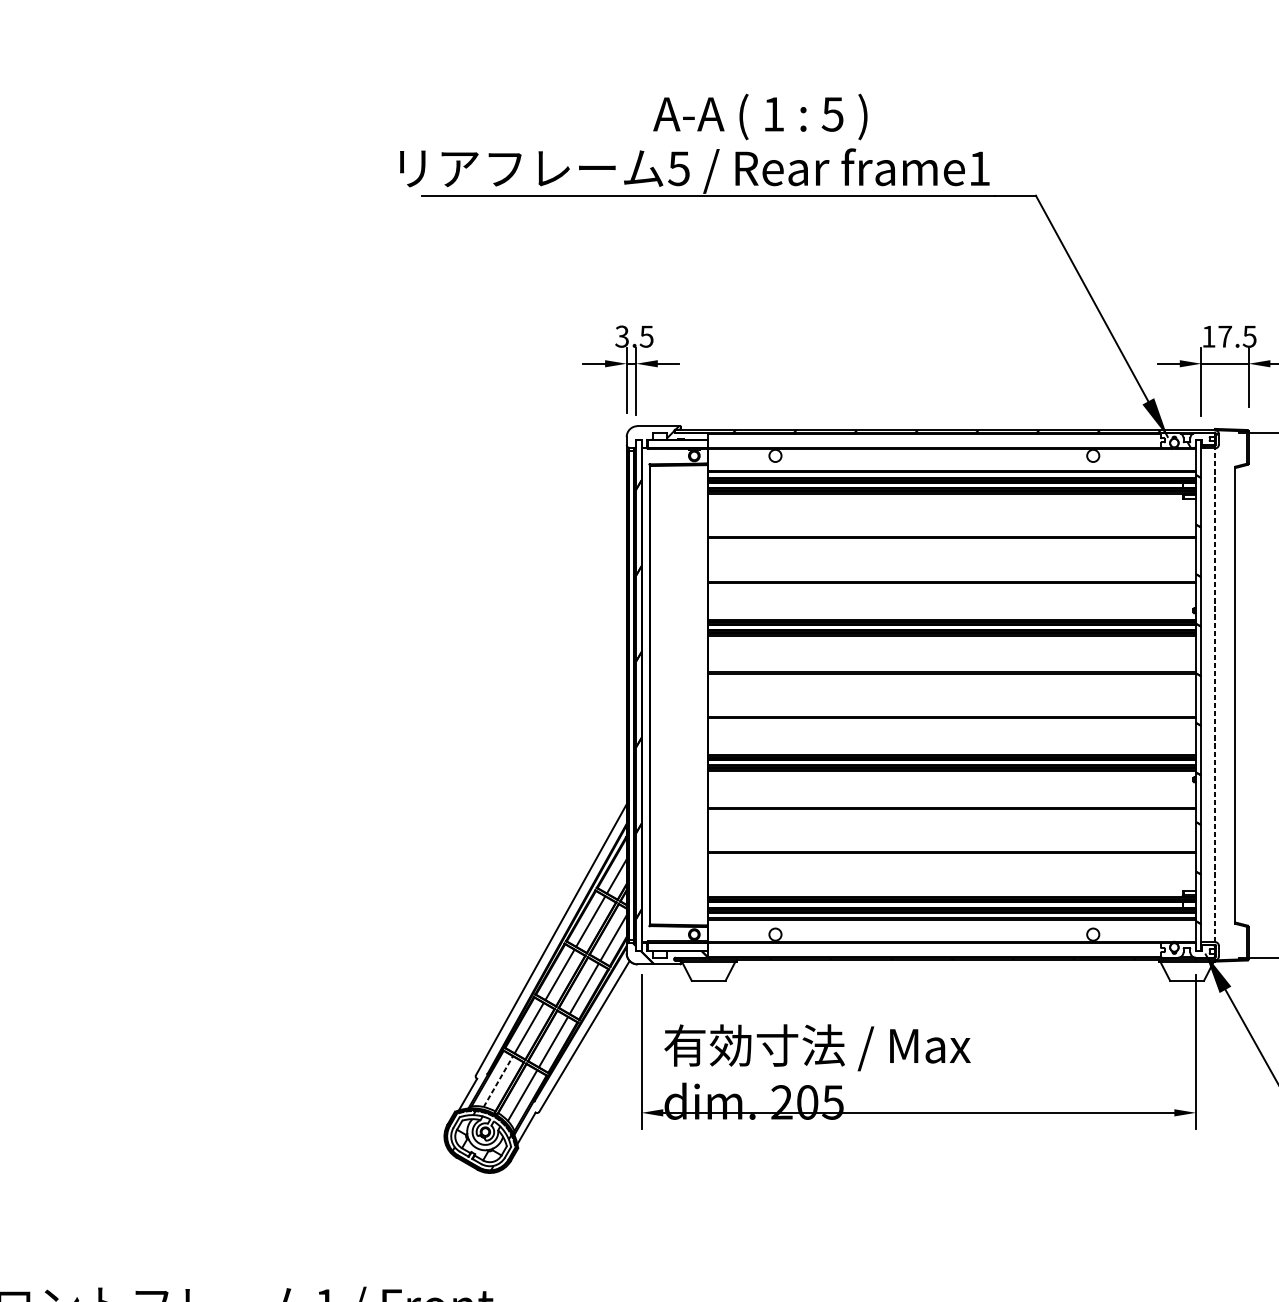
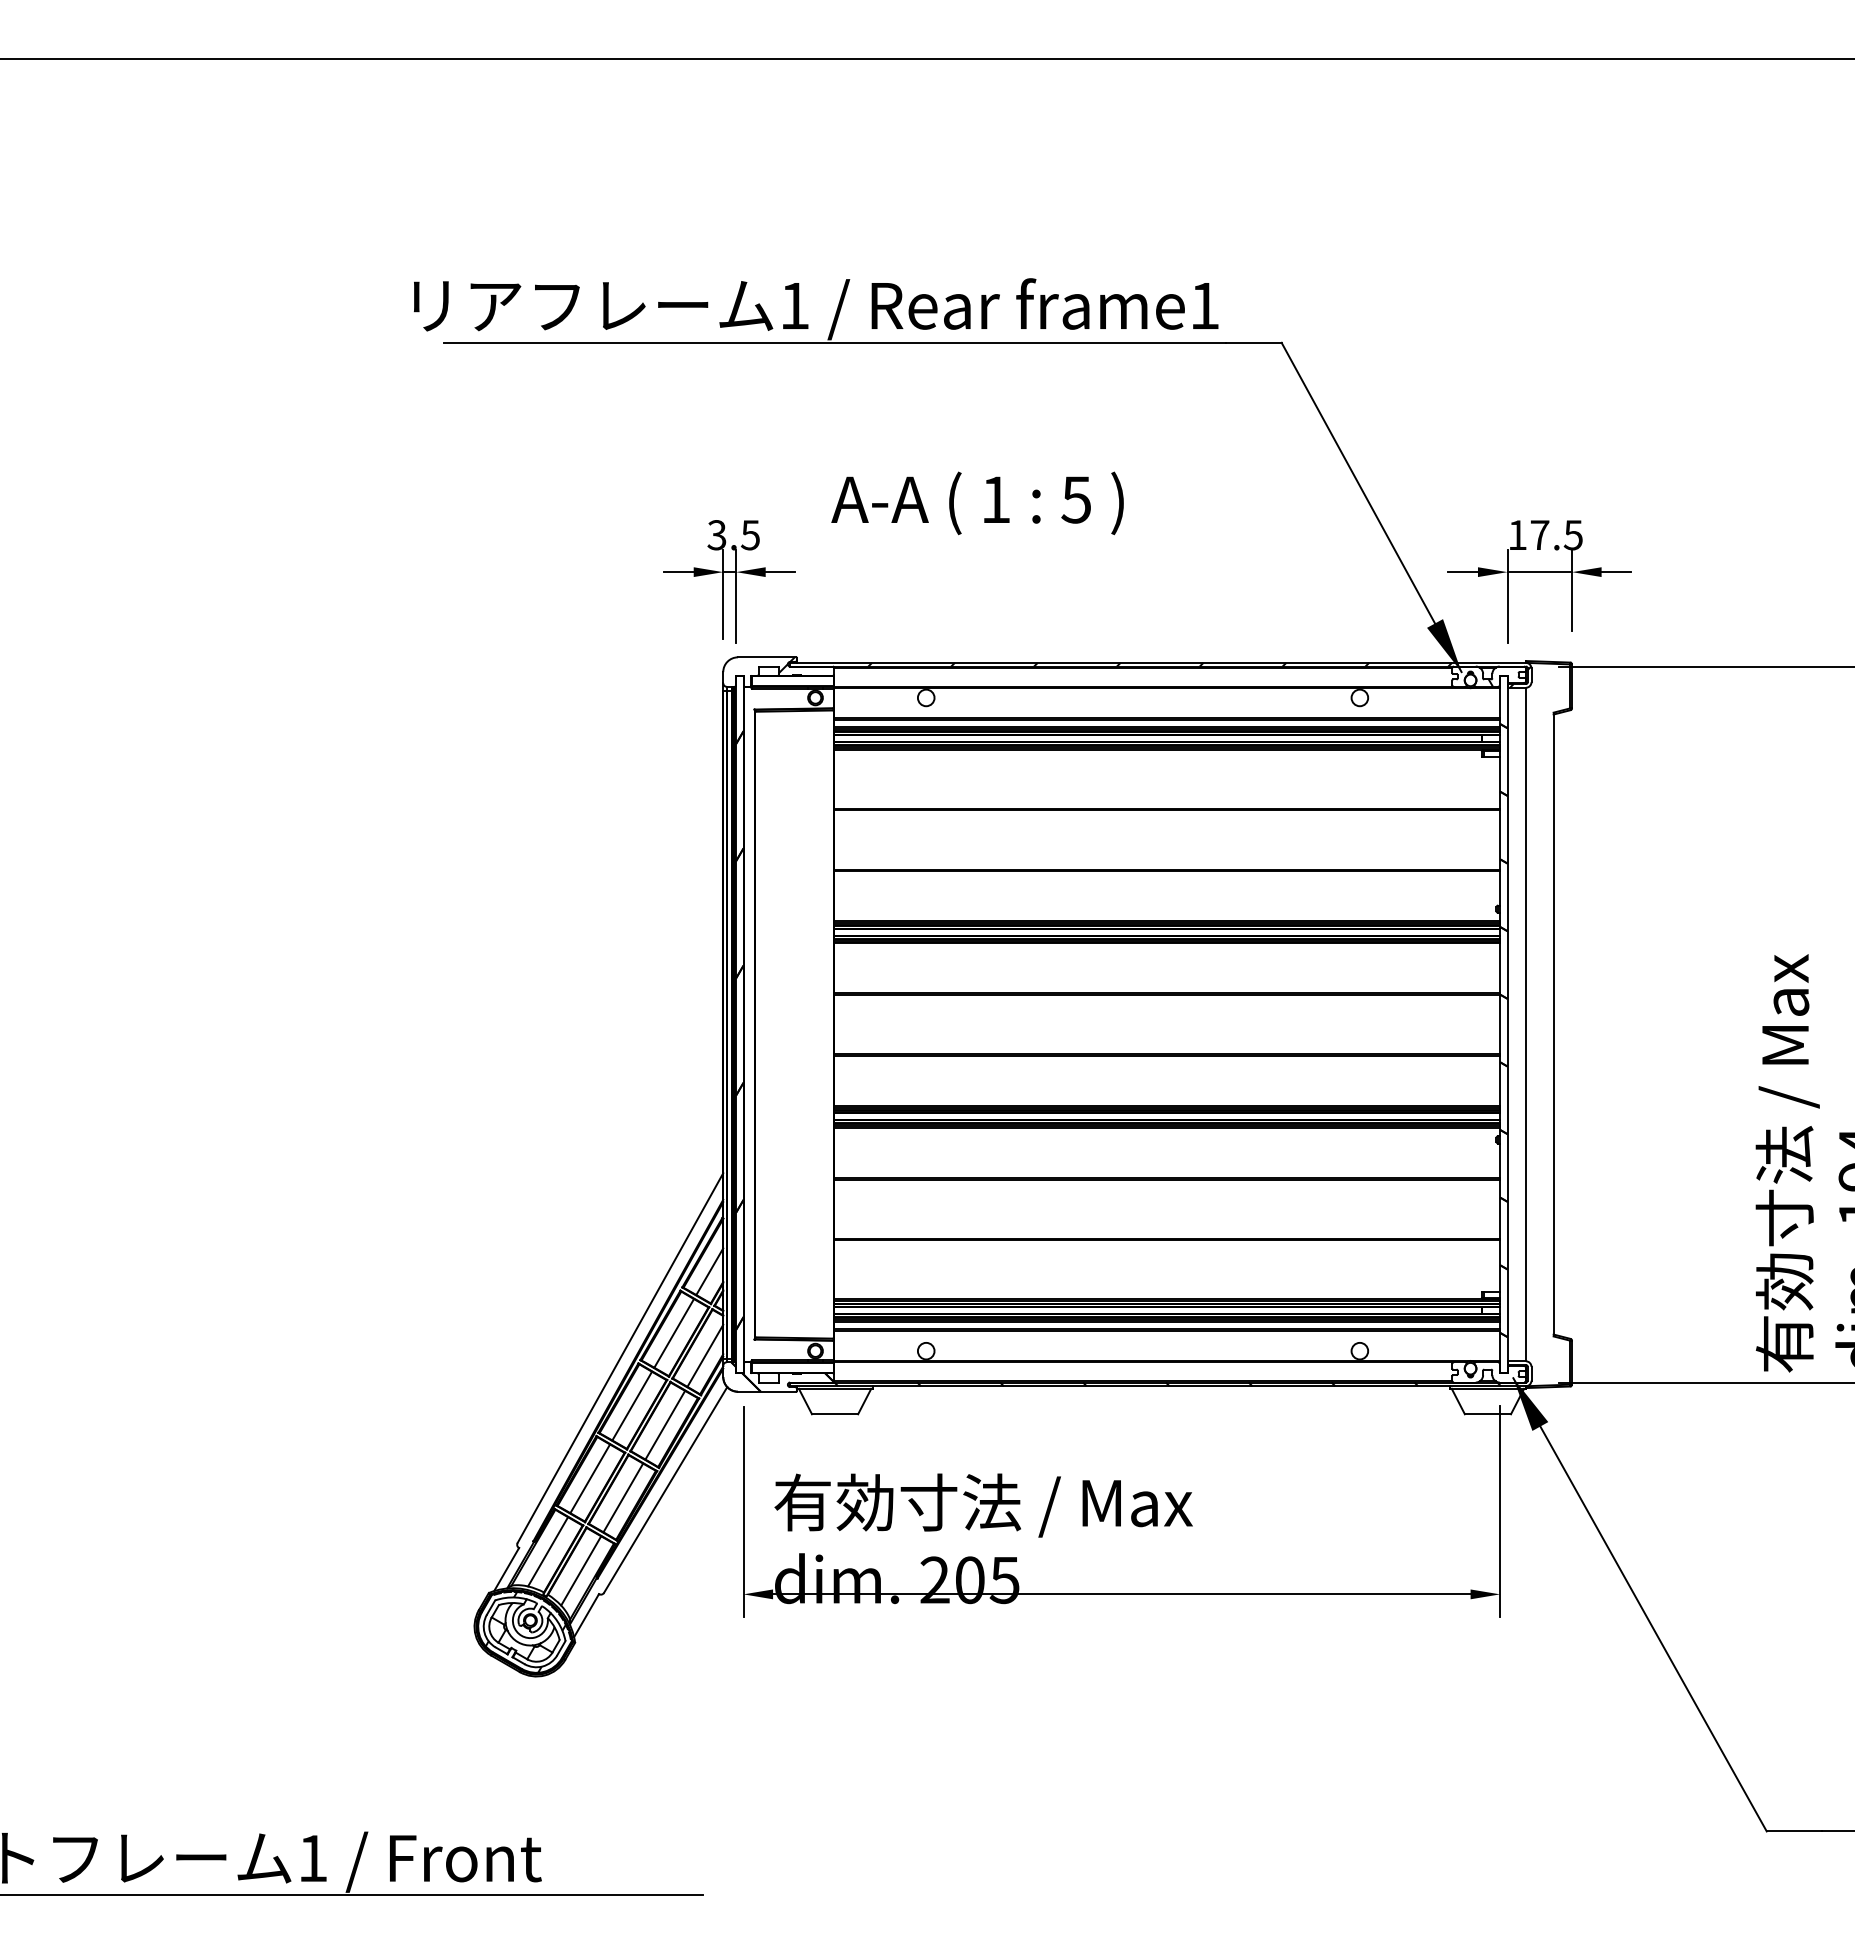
text: (760, 117) -> (977, 503), moved
text: (678, 169) -> (794, 306), 5 -> 1
line: (1214, 695) -> (1525, 1024), dashed -> solid
line: (498, 1081) -> (548, 1551), dashed -> solid

